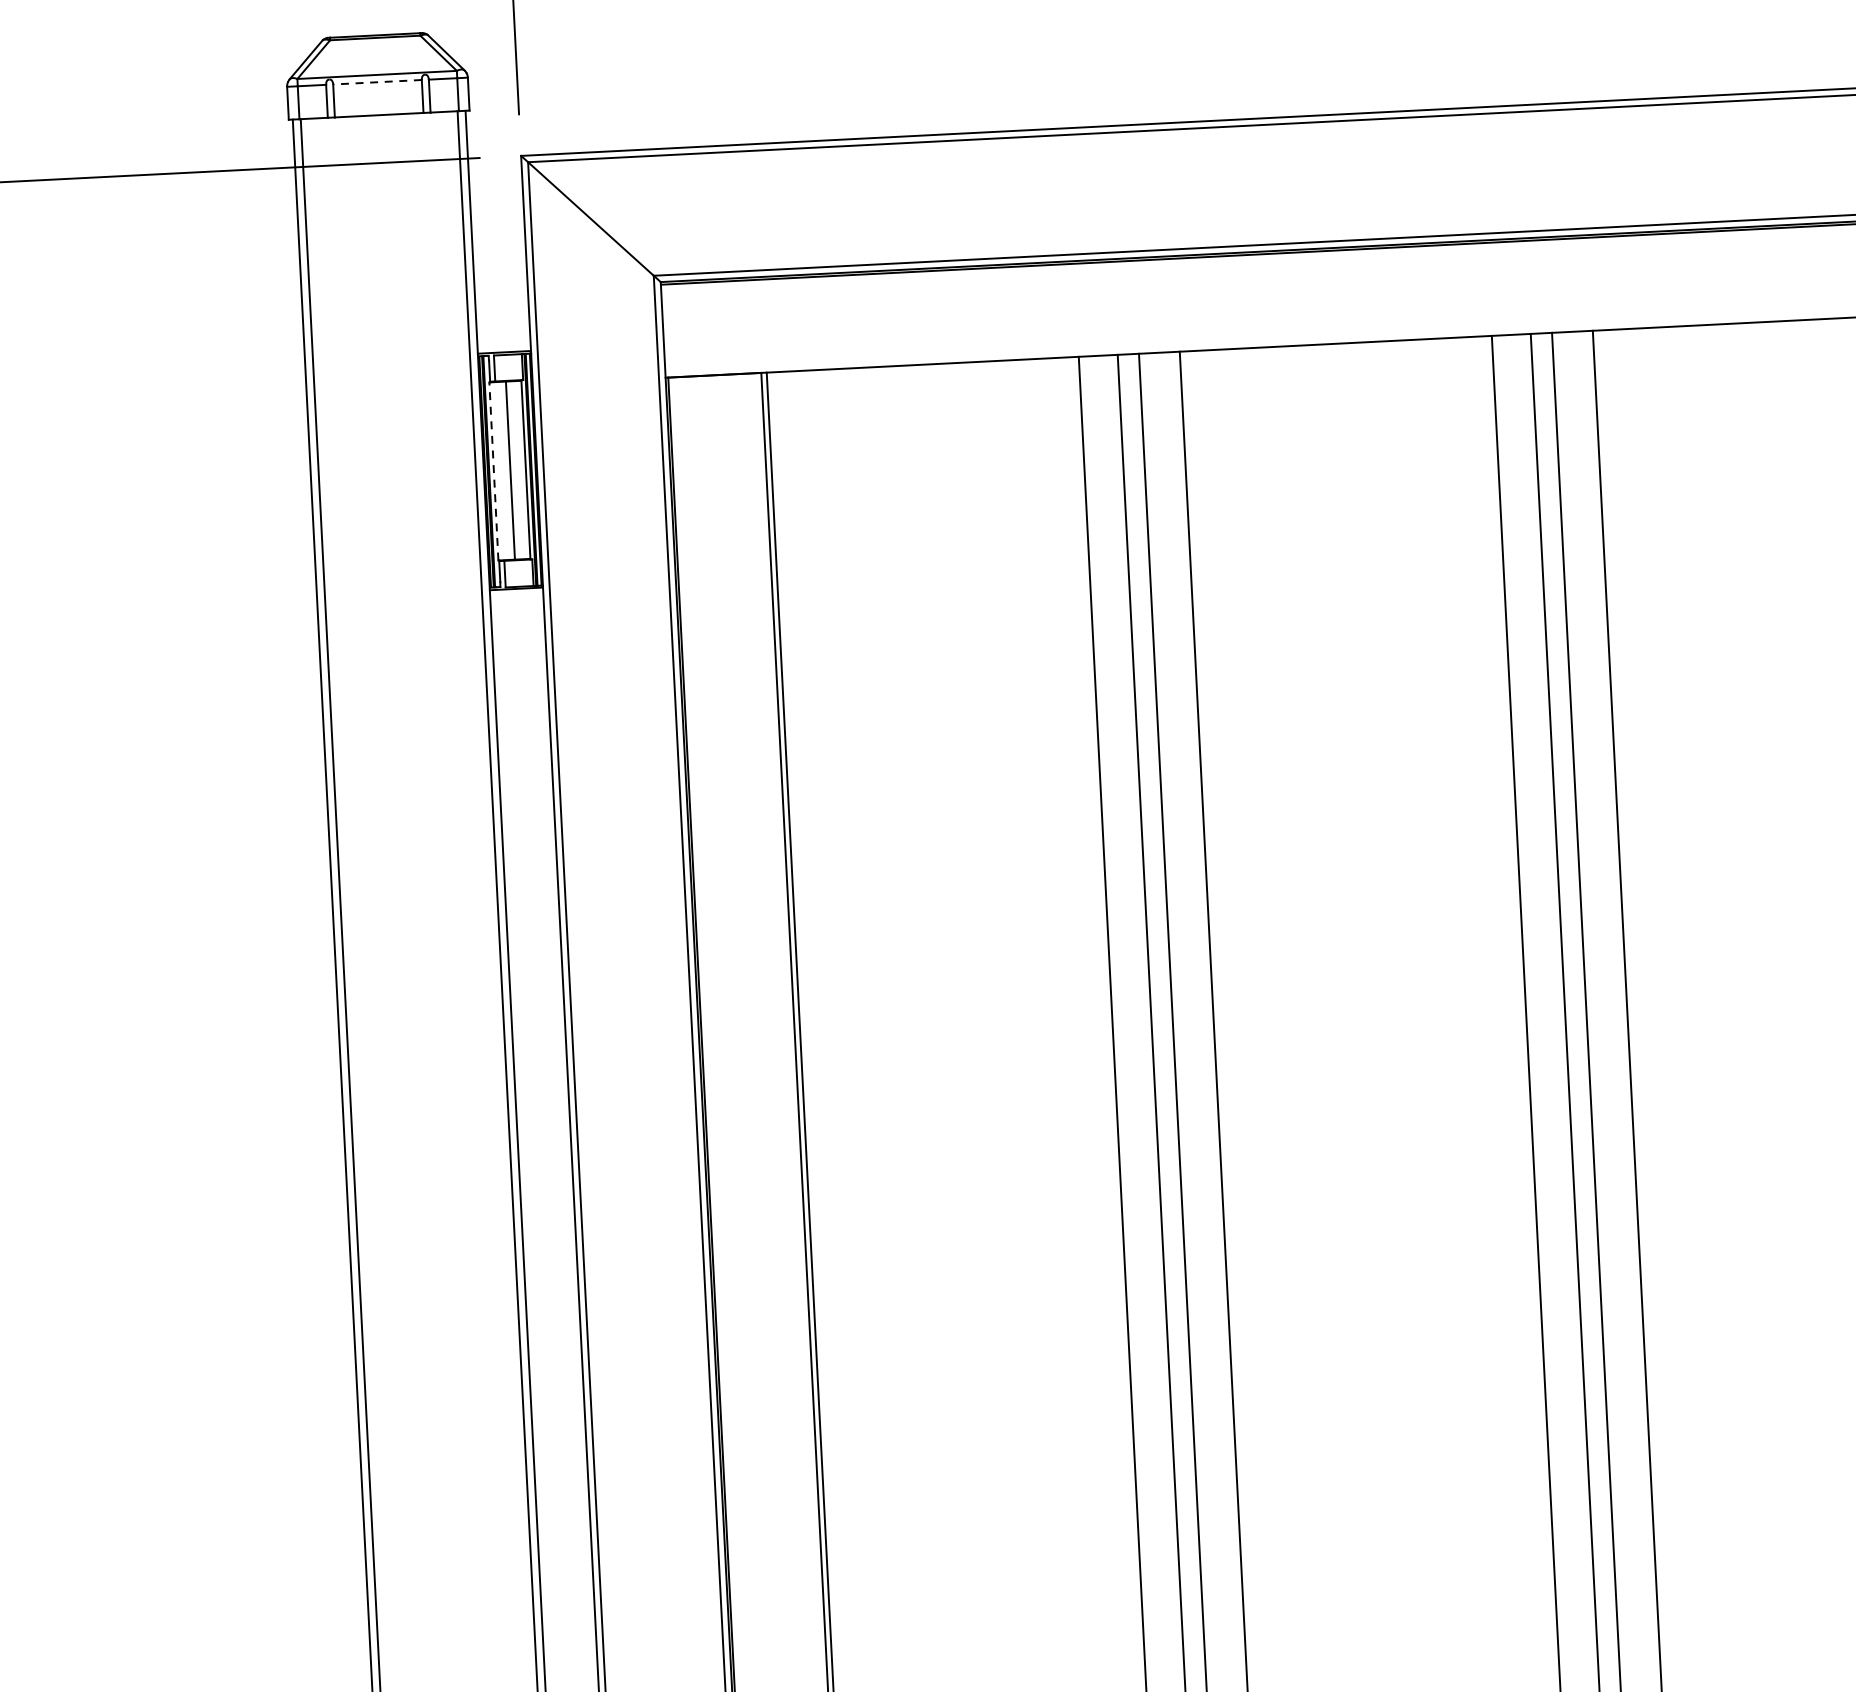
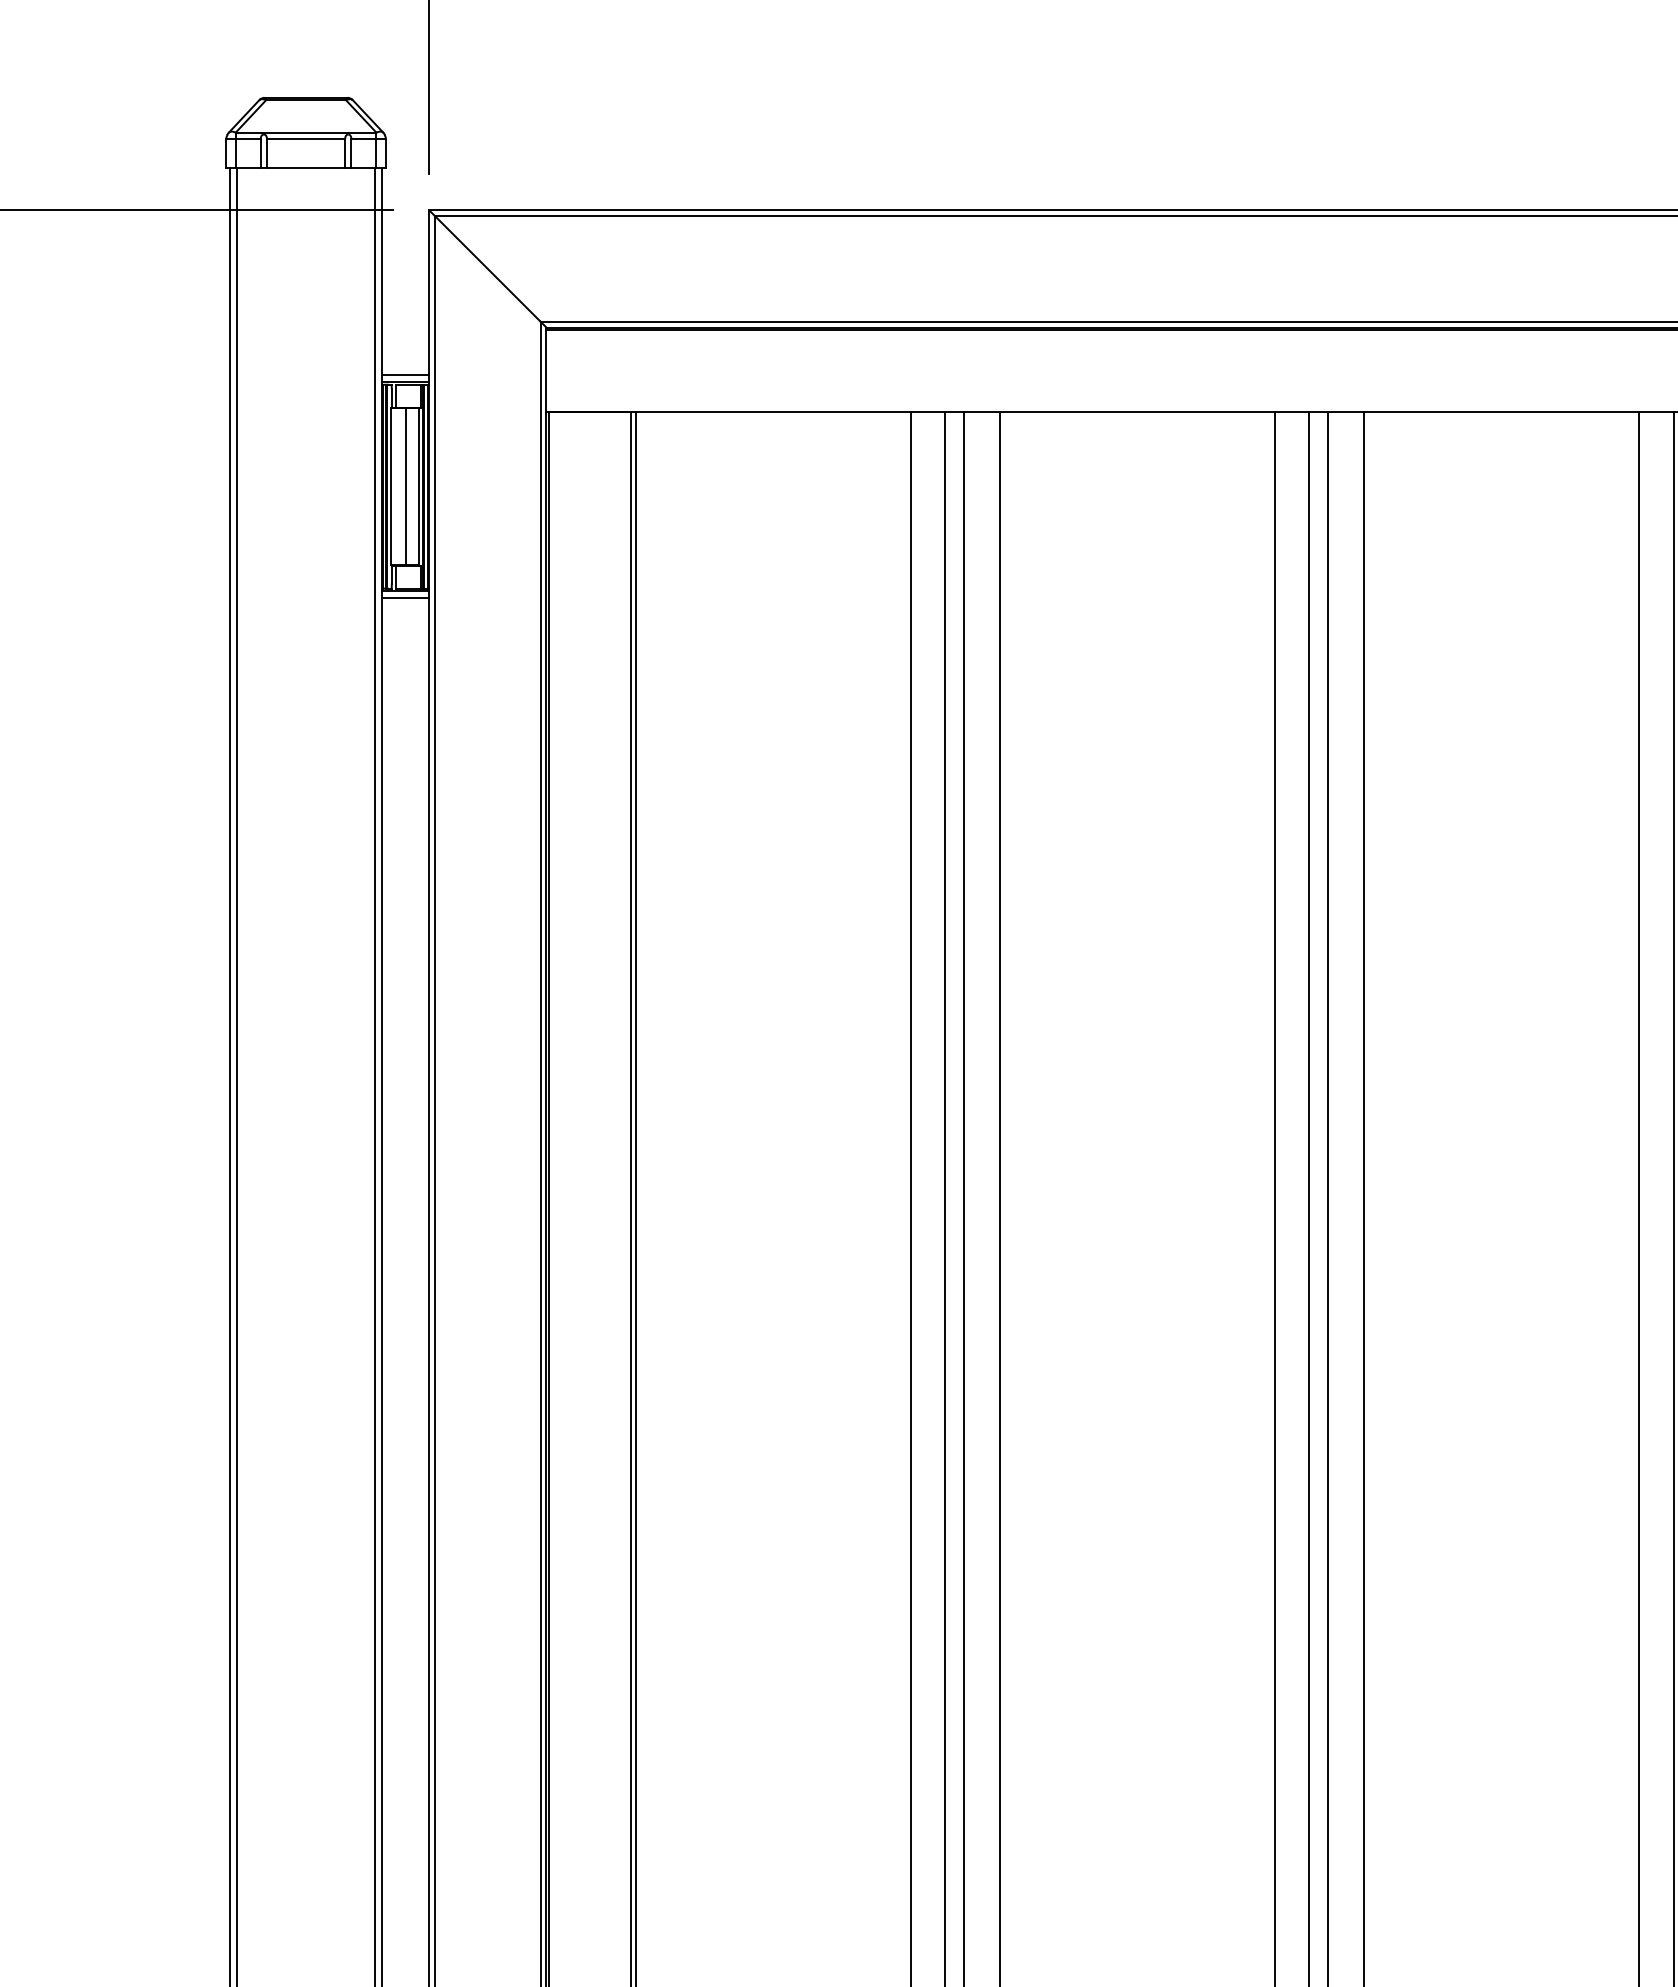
line: (376, 82) -> (305, 139), dashed -> solid
line: (503, 344) -> (405, 375), added
line: (494, 471) -> (391, 486), dashed -> solid
line: (516, 597) -> (405, 598), added

